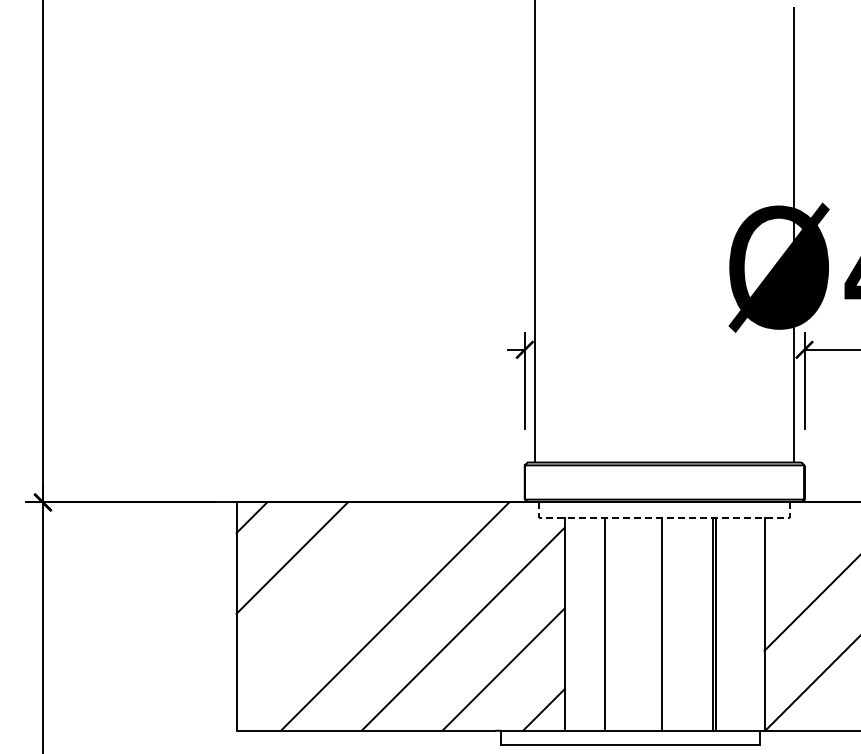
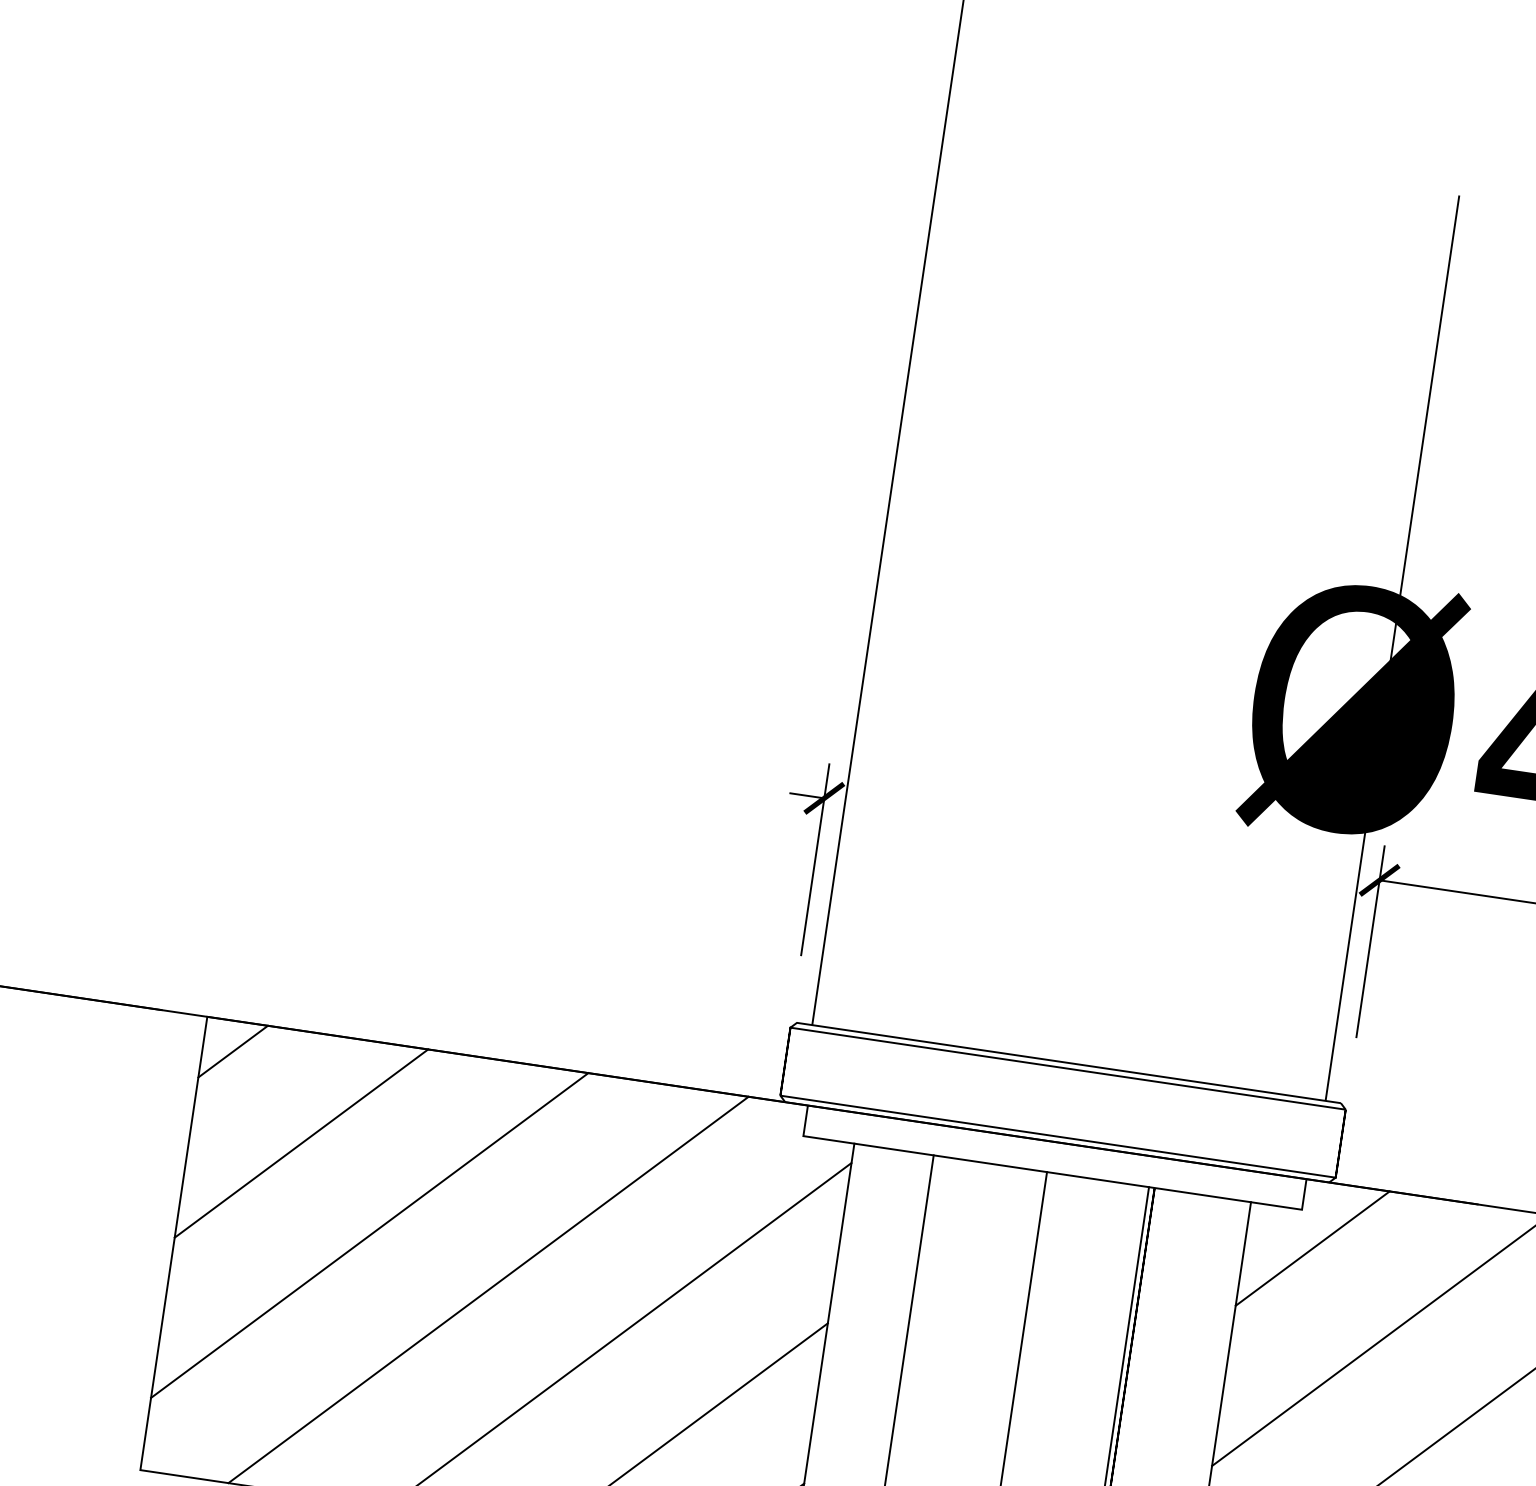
line: (664, 517) -> (1052, 1172), dashed -> solid
line: (798, 536) -> (1312, 1249), added
line: (332, 598) -> (369, 1235), added

